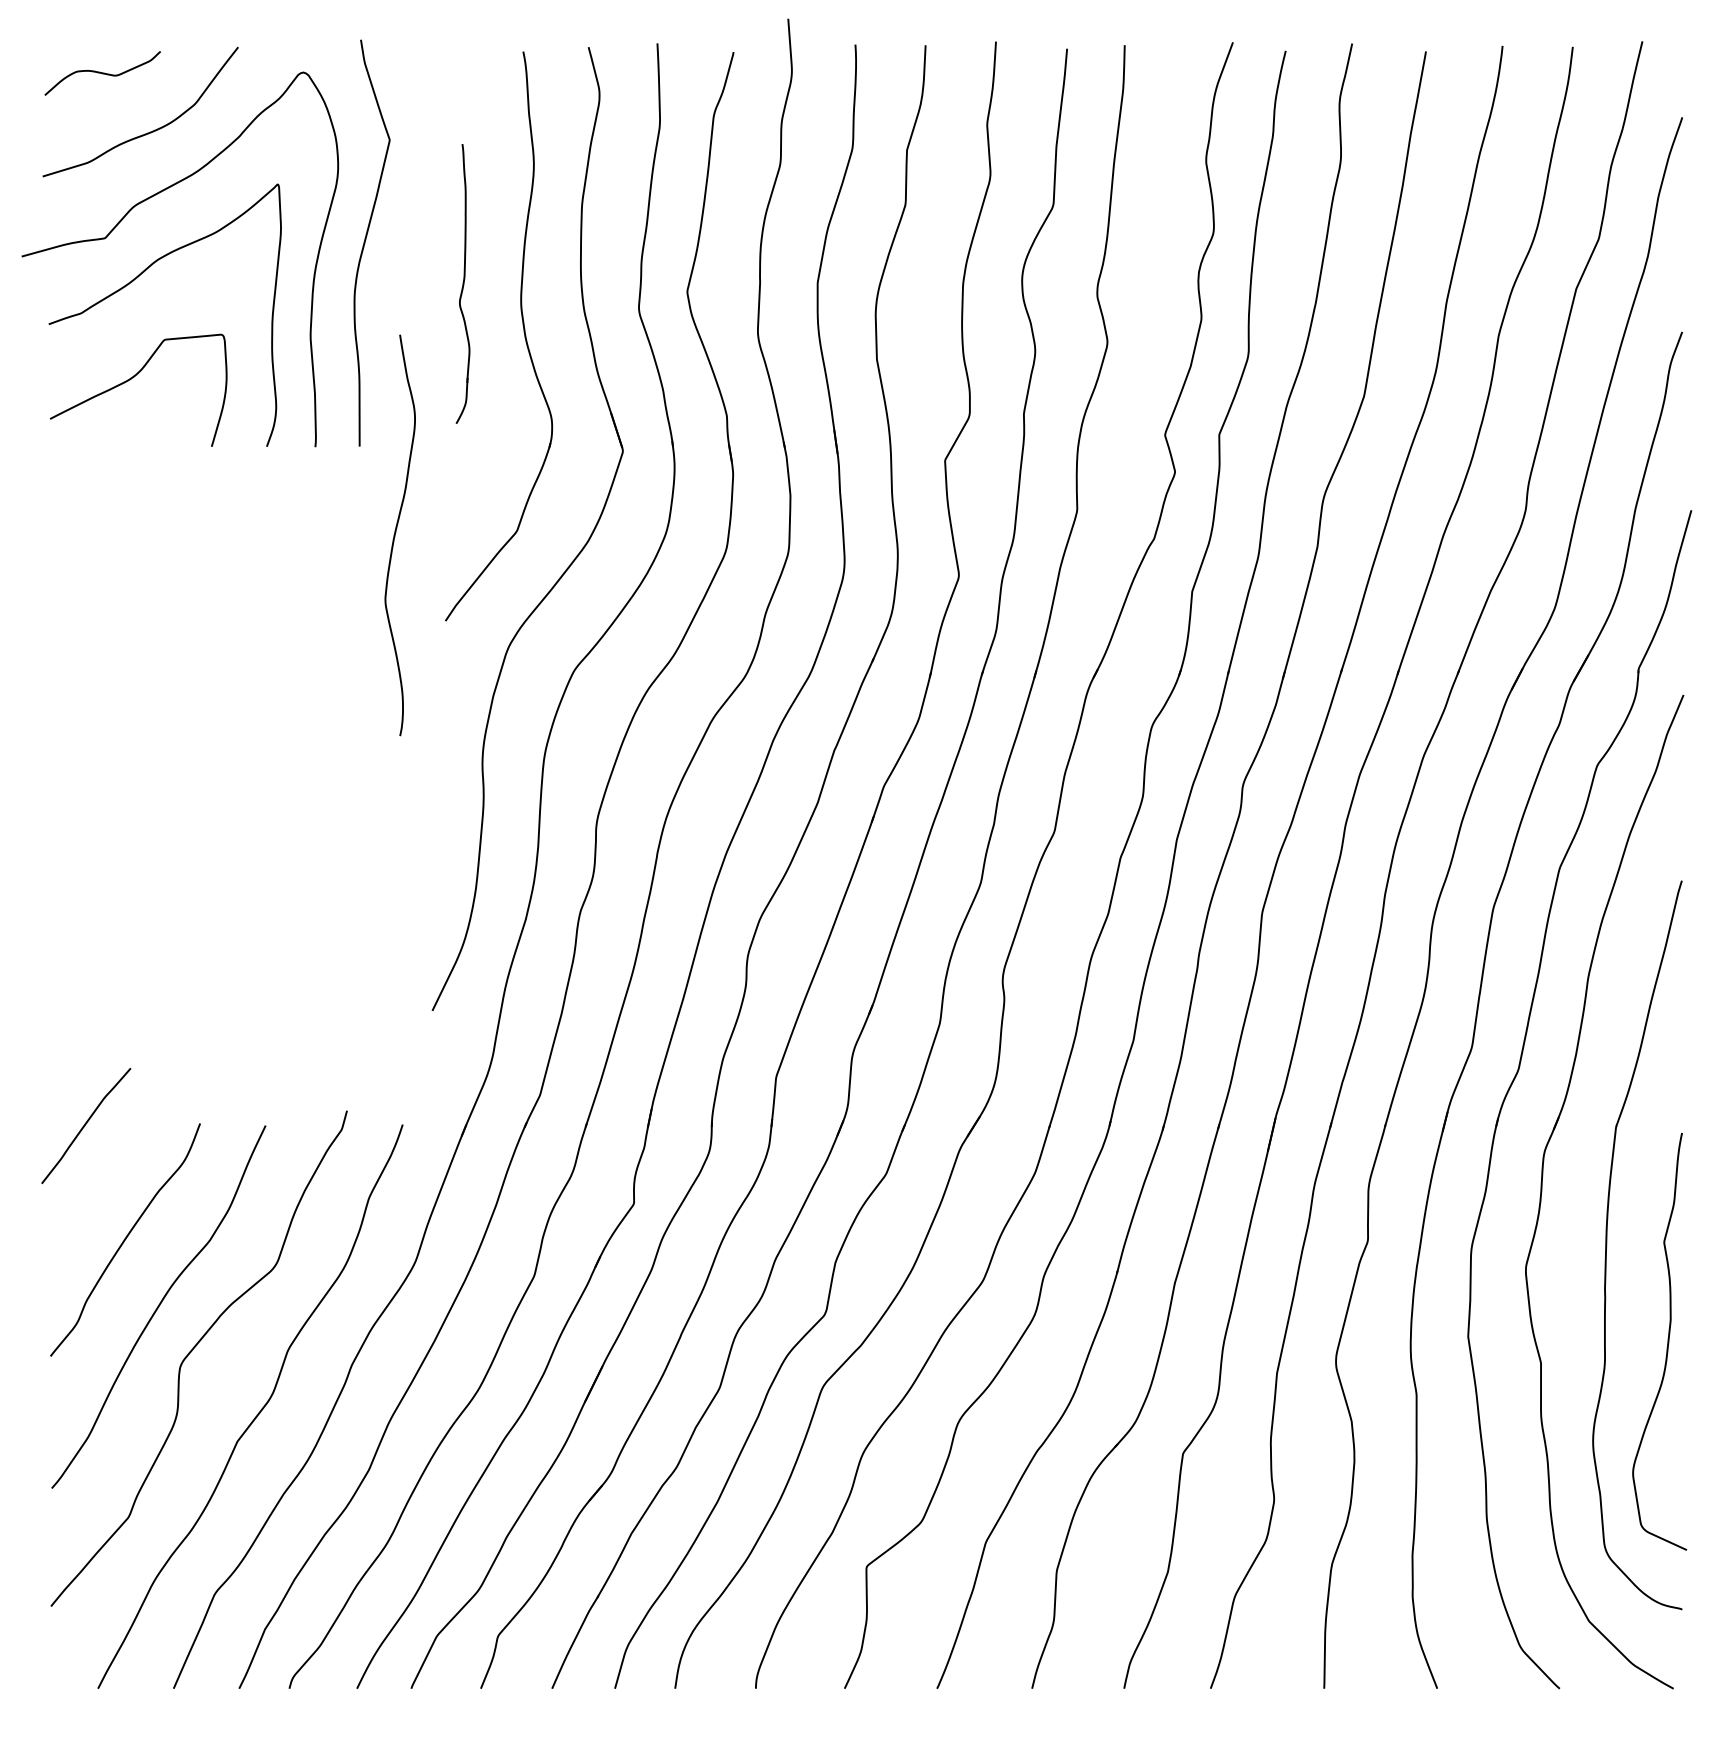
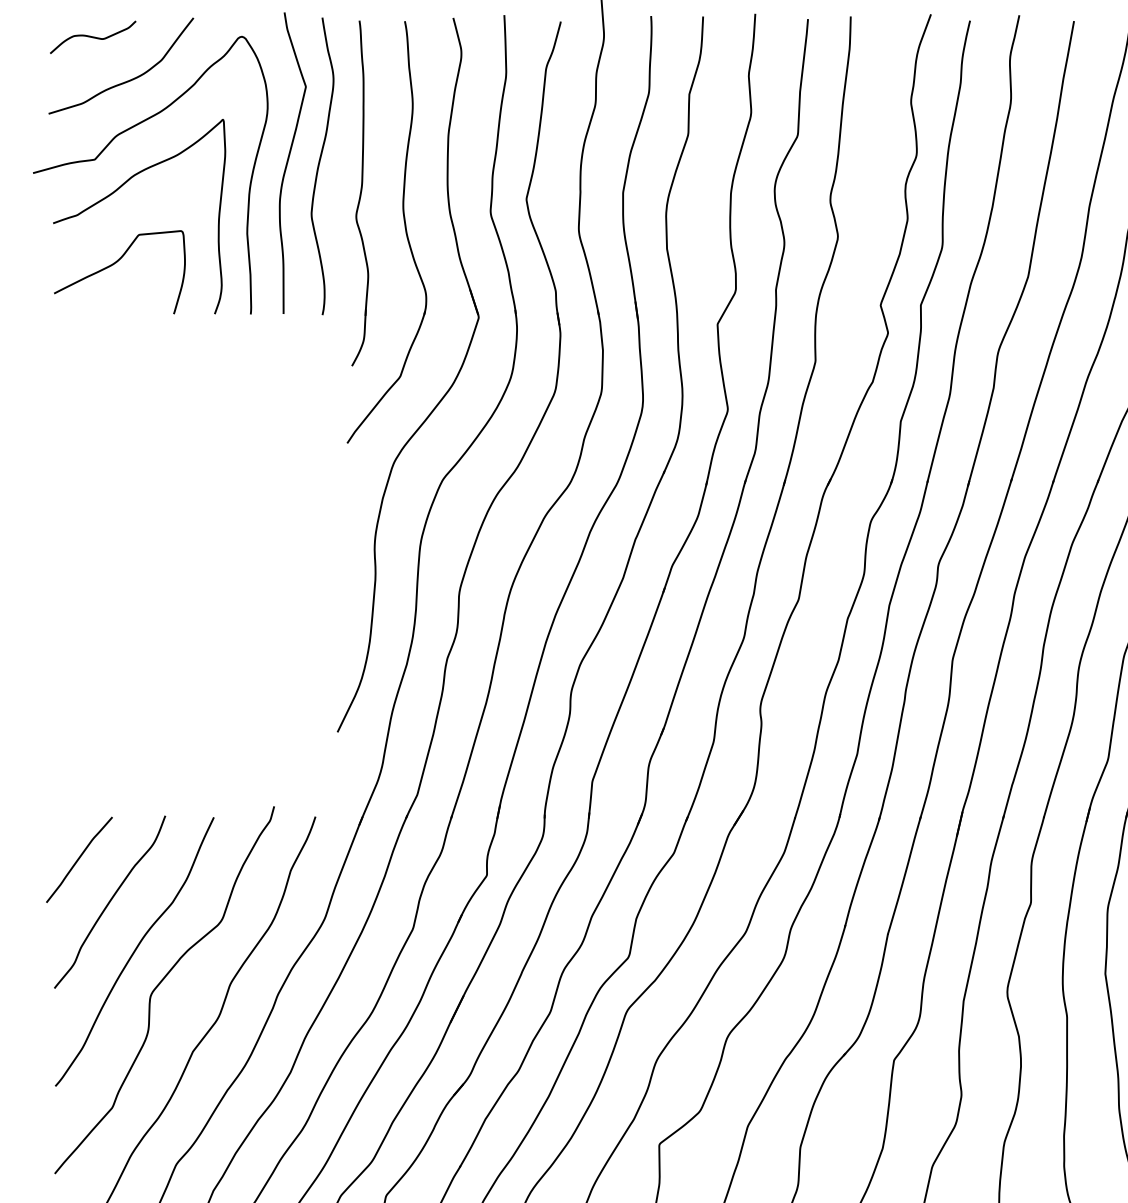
part: (462, 283) -> (359, 193), size x1.67
curve: (395, 535) -> (319, 166), moved
curve: (86, 1124) -> (79, 858), moved

